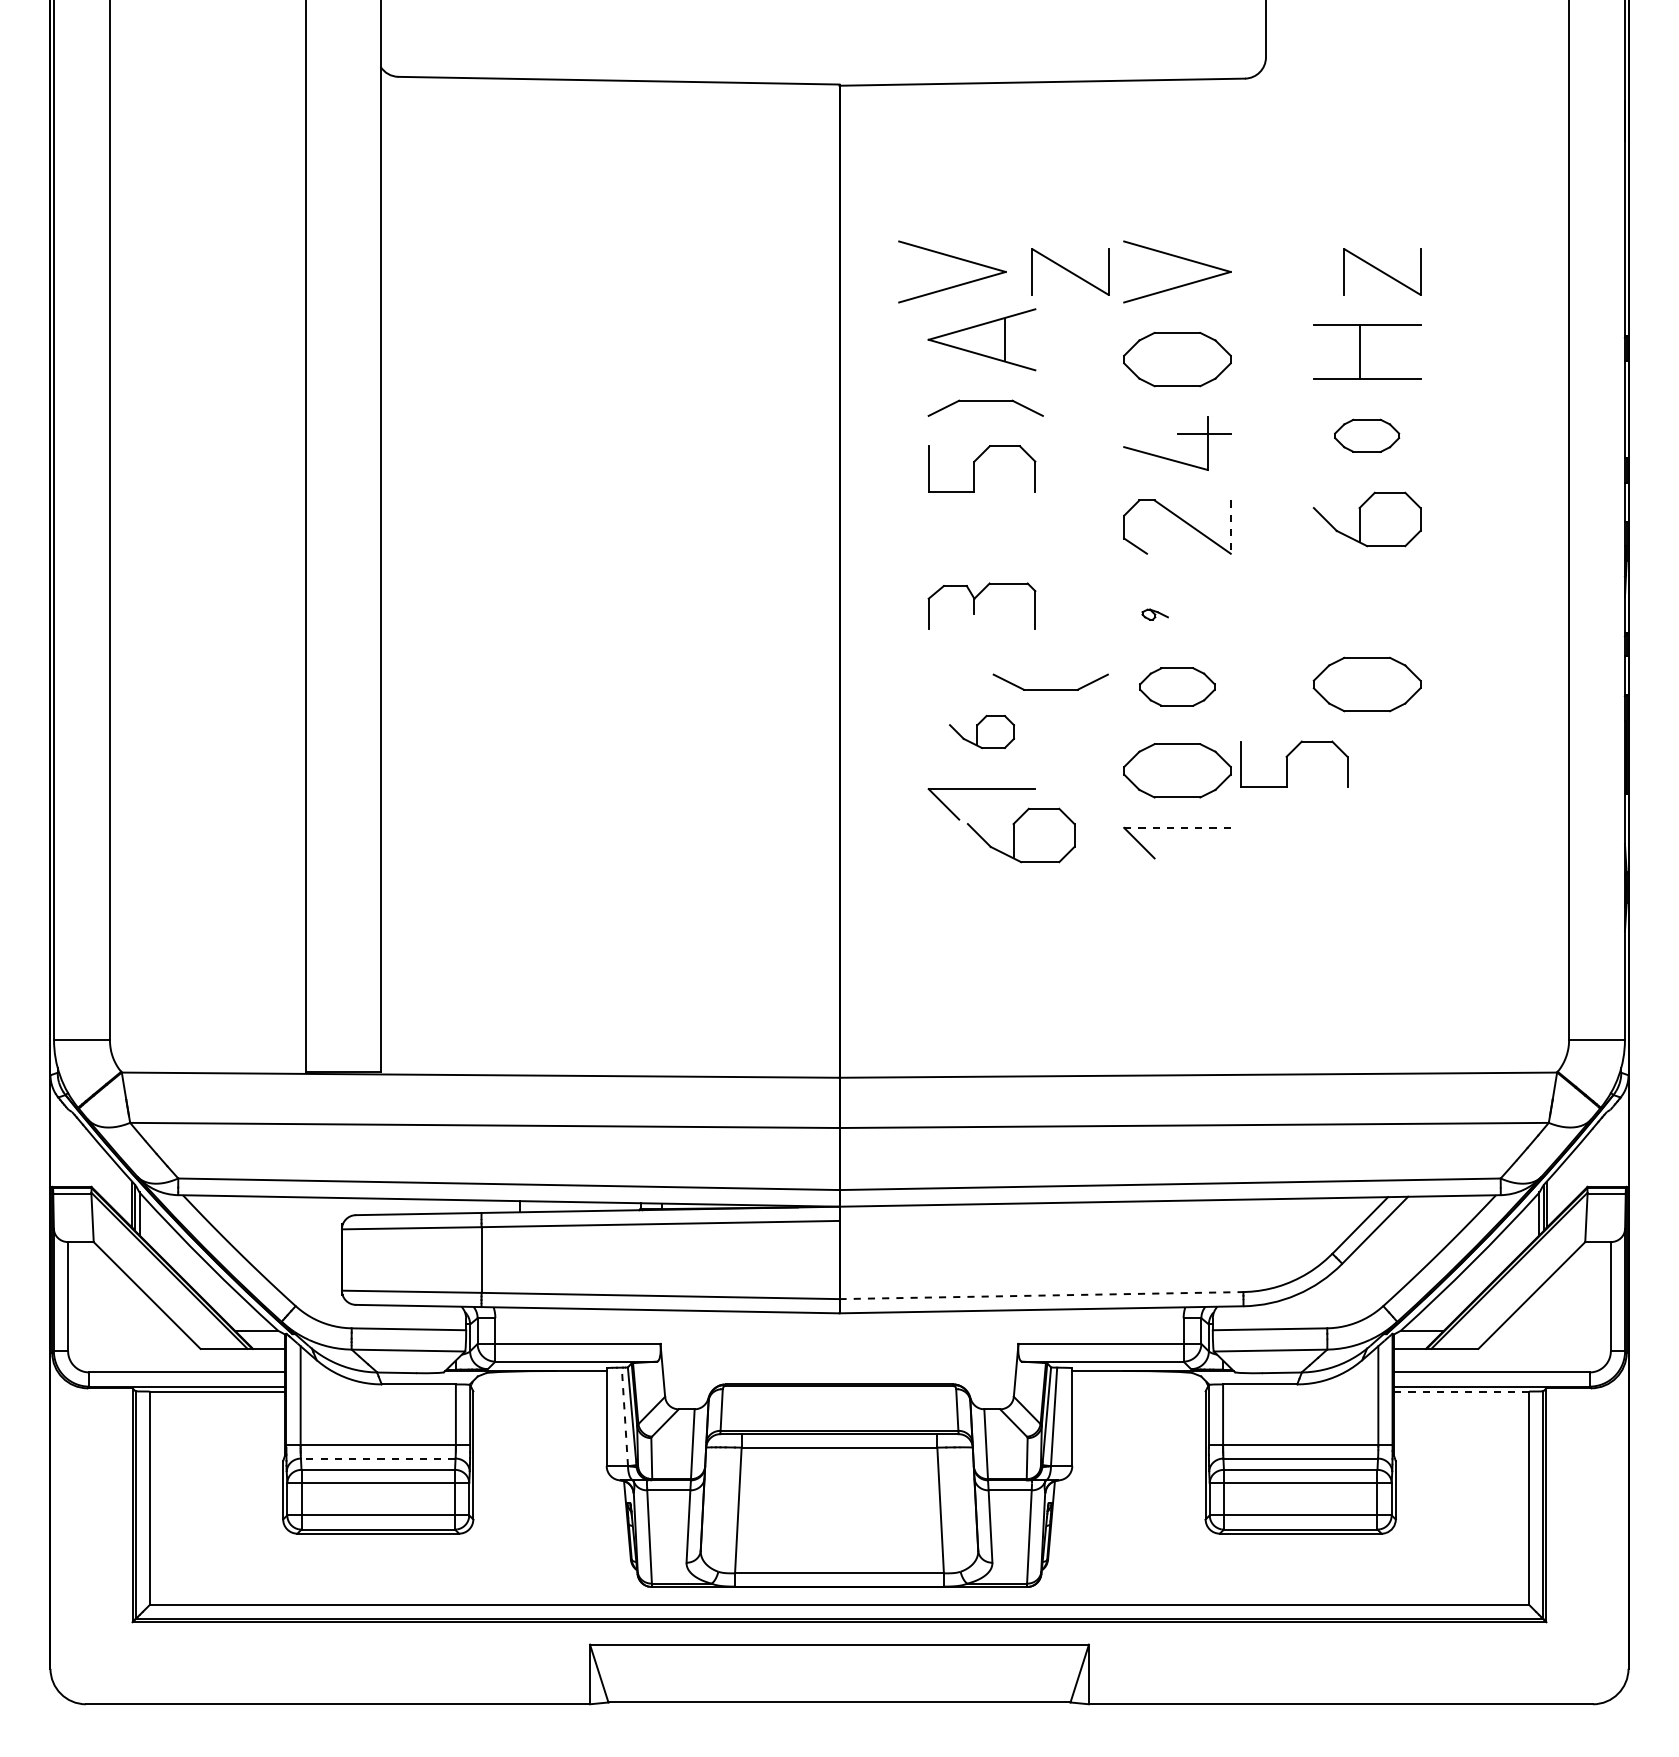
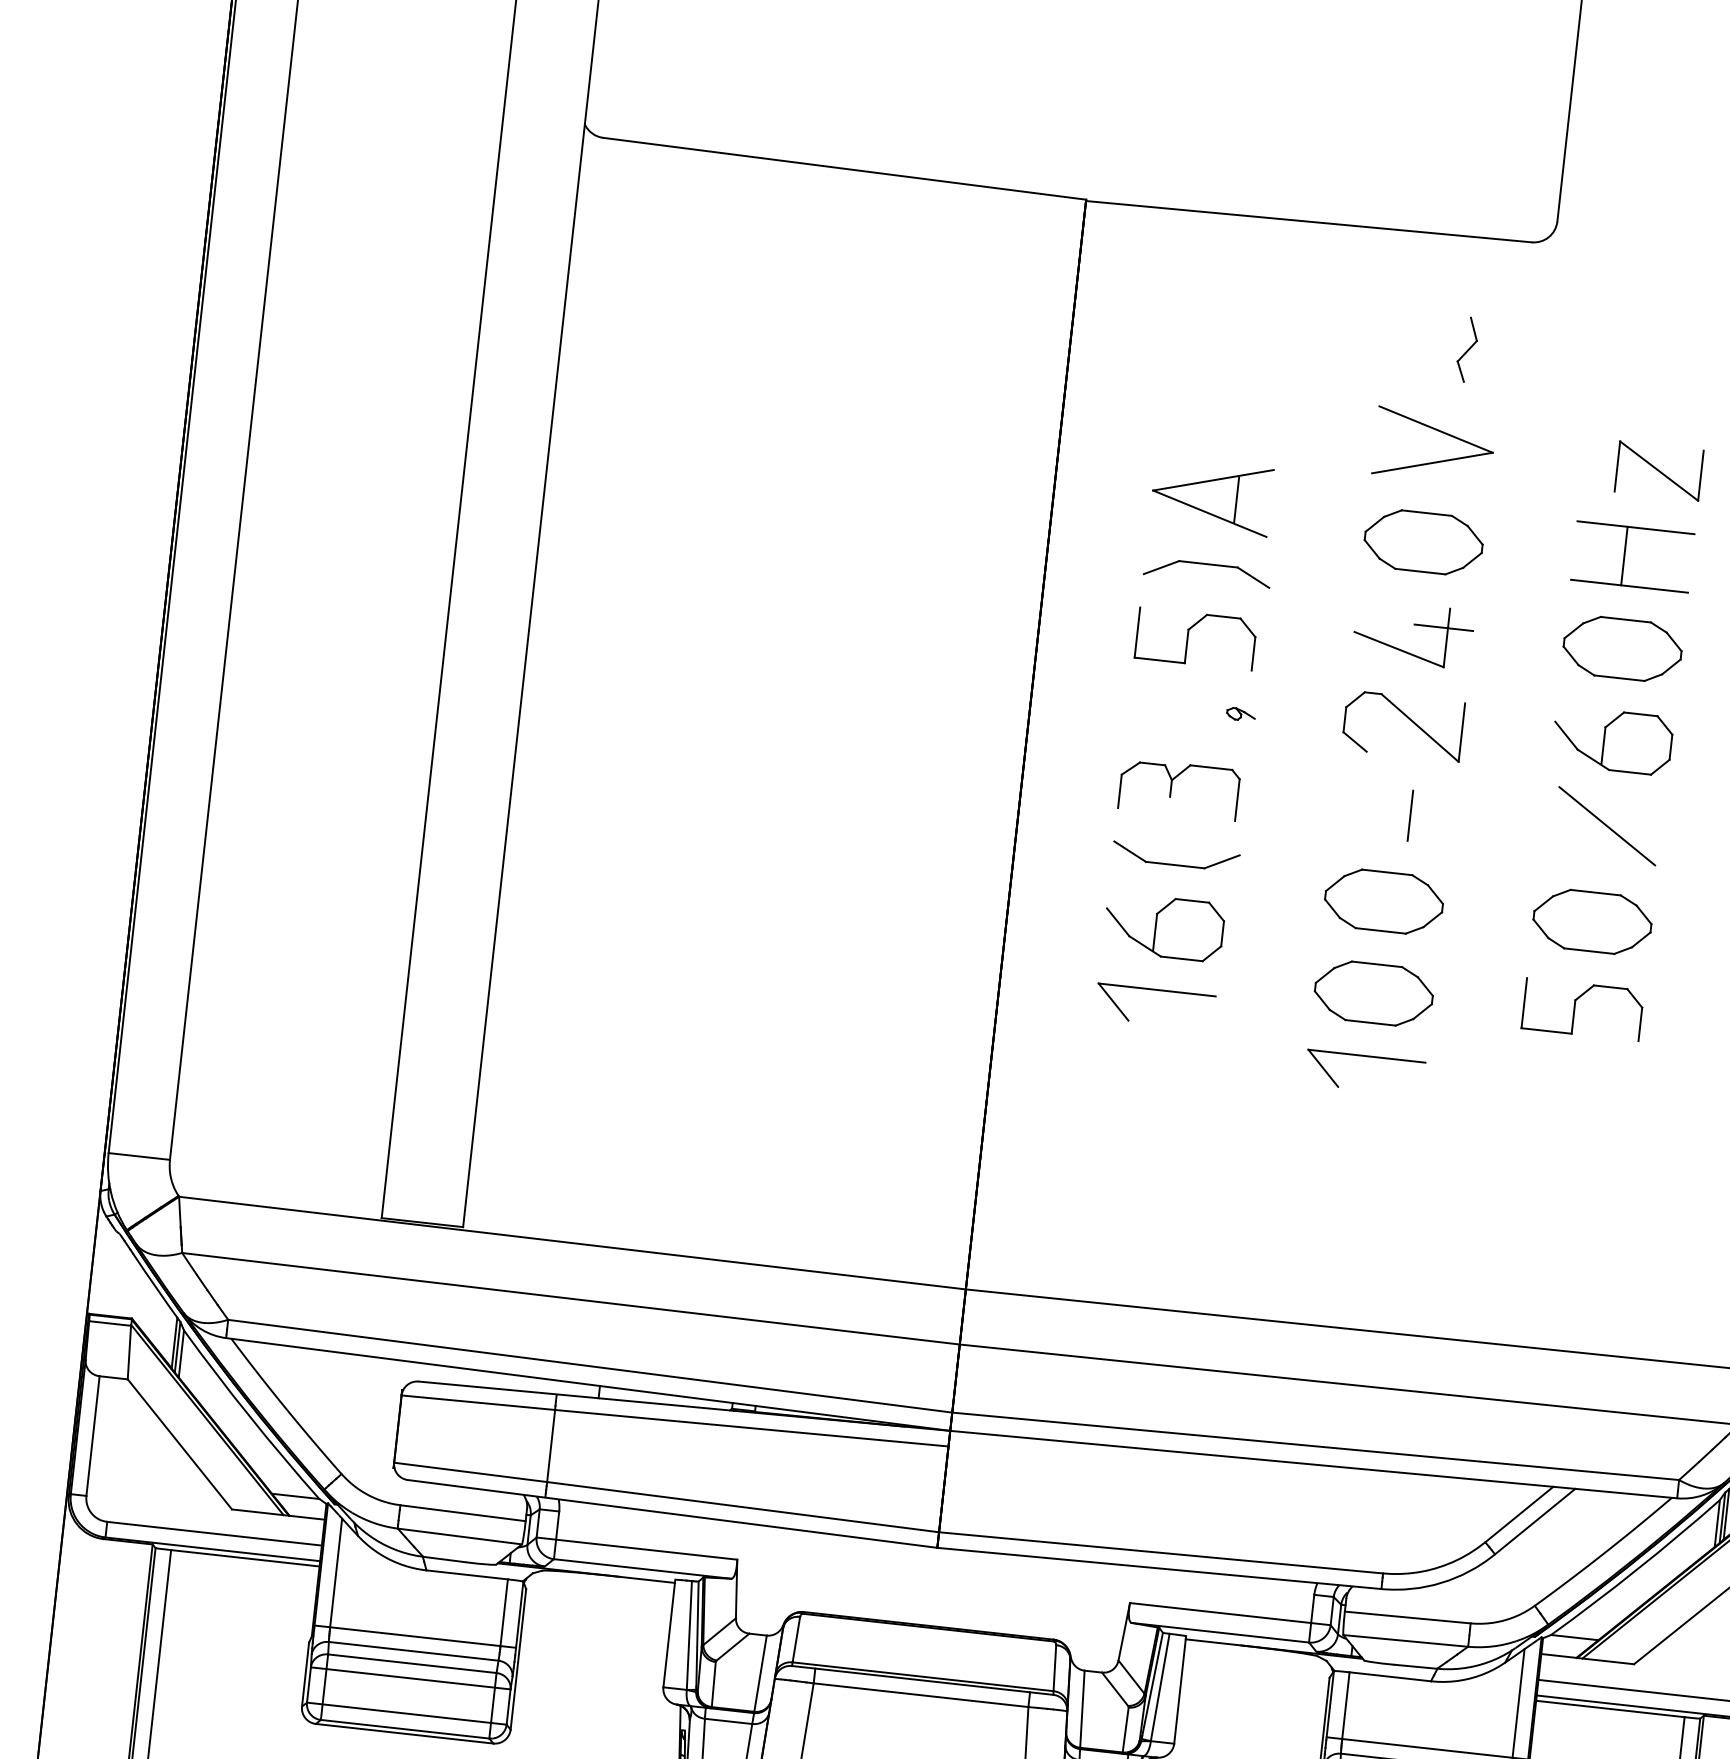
part: (1197, 181) -> (1467, 349), added
part: (957, 259) -> (1194, 405), removed
part: (1070, 271) -> (1316, 432), removed
part: (1366, 435) -> (1621, 648), size x1.67
line: (1230, 527) -> (1461, 733), dashed -> solid
line: (1370, 596) -> (1606, 825), added
line: (1192, 606) -> (1410, 815), added
part: (1154, 614) -> (1240, 714), moved
part: (1177, 686) -> (1384, 901), size x1.43
part: (1050, 689) -> (1174, 864), moved
part: (981, 731) -> (1163, 926), size x1.67
part: (1287, 763) -> (1575, 1007), moved
line: (1177, 827) -> (1367, 1055), dashed -> solid
part: (1020, 835) -> (1193, 1045), removed
line: (1041, 1295) -> (1161, 1552), dashed -> solid
line: (1461, 1391) -> (1610, 1708), dashed -> solid
line: (624, 1416) -> (688, 1634), dashed -> solid
line: (377, 1458) -> (412, 1651), dashed -> solid

